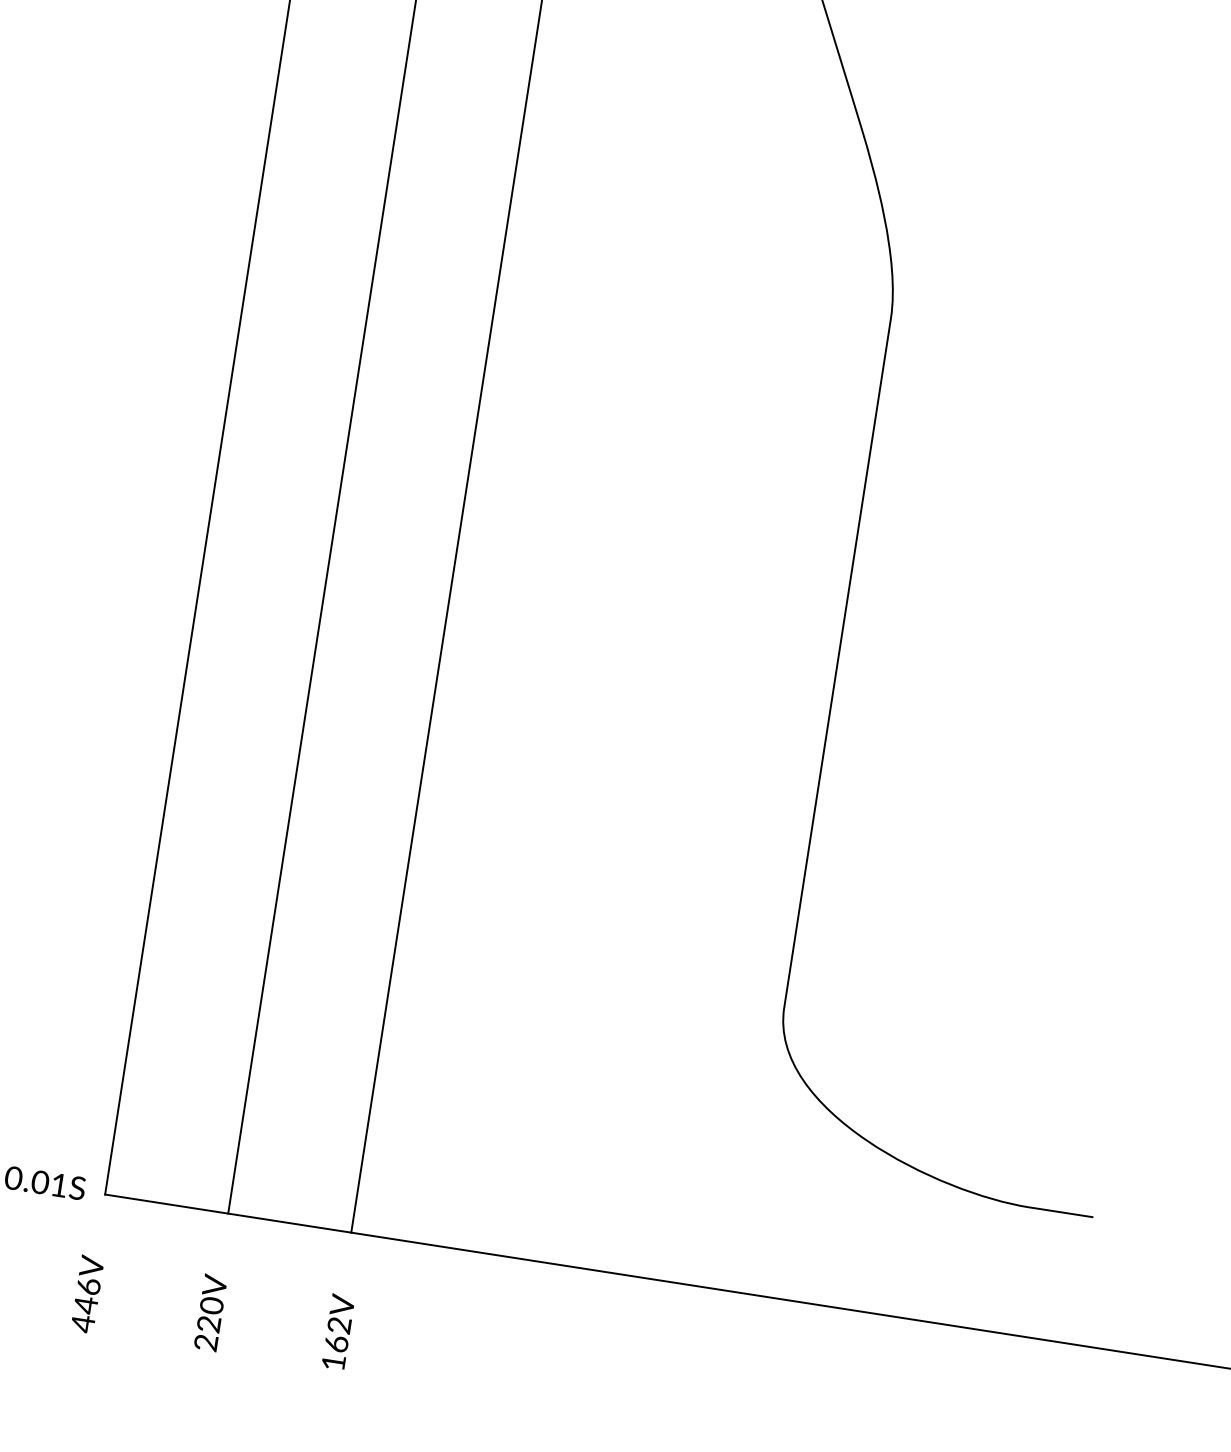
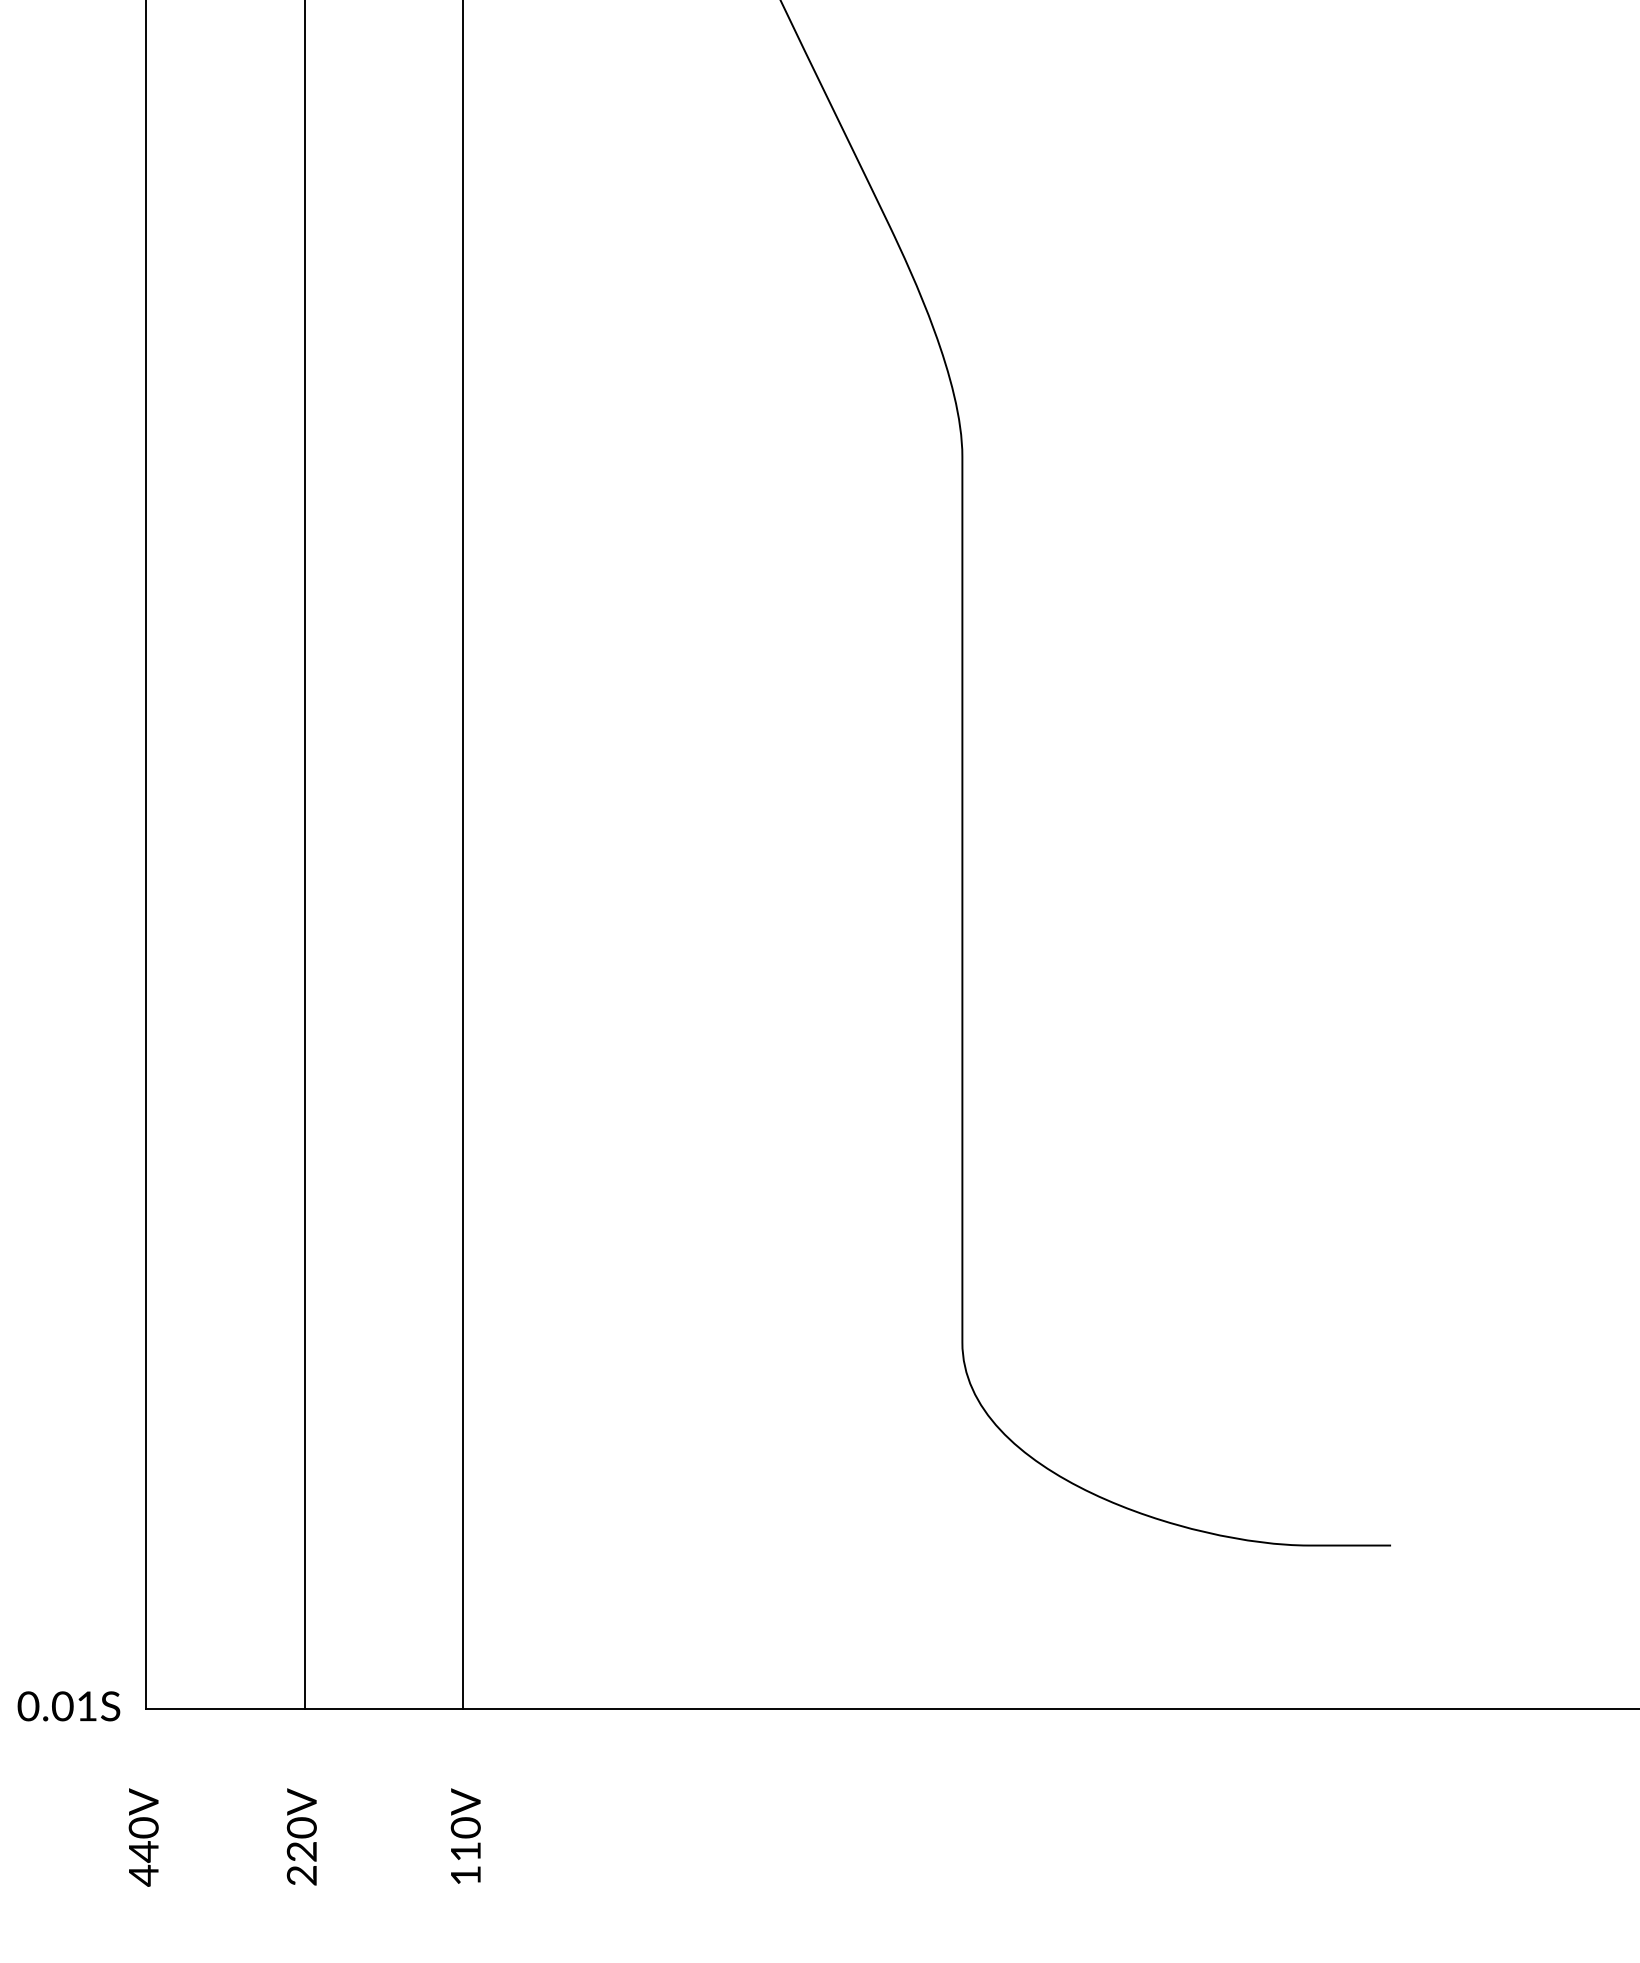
text: (88, 1286) -> (143, 1827), 446V -> 440V
text: (337, 1334) -> (465, 1839), 162V -> 110V

